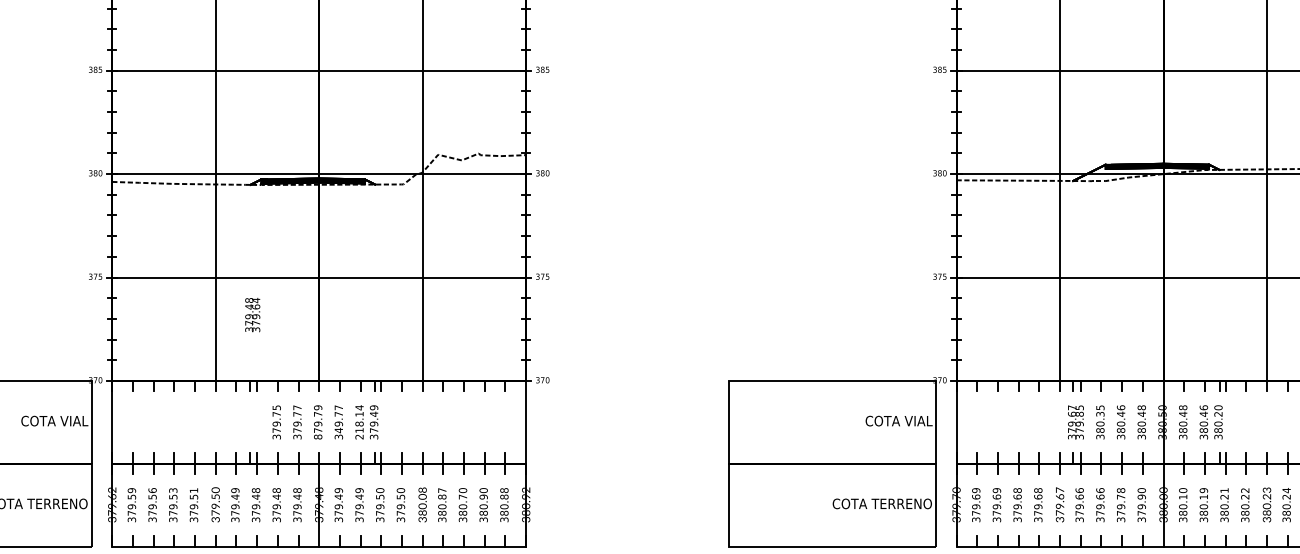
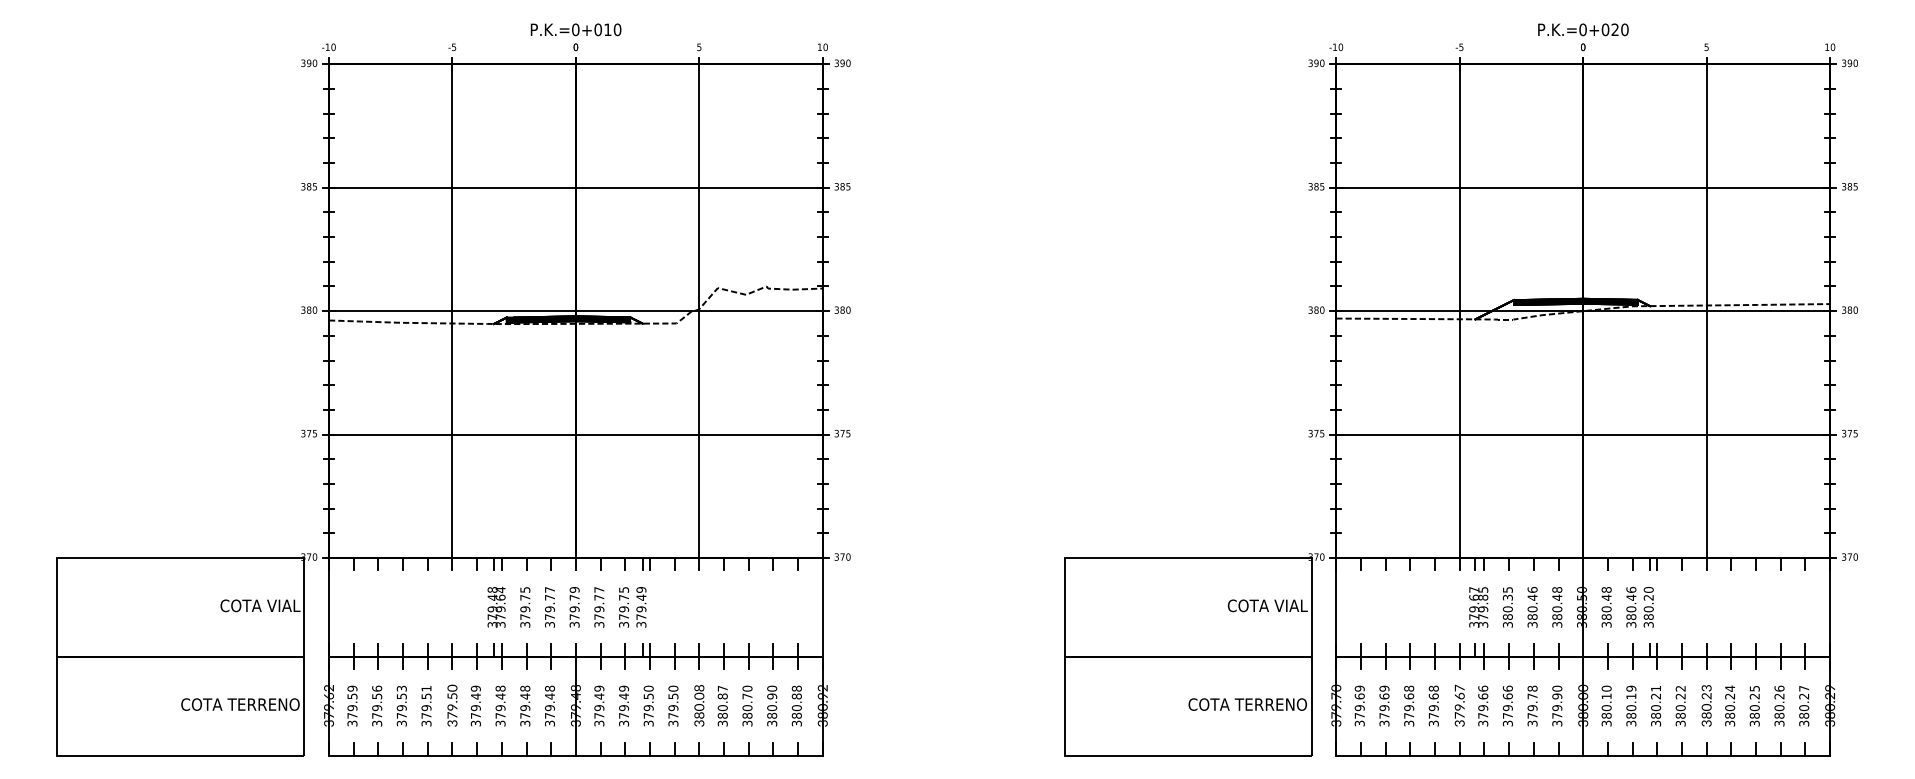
text: (252, 314) -> (496, 606), moved
text: (359, 421) -> (624, 606), 218.14 -> 379.75
text: (338, 430) -> (599, 616), 349.77 -> 379.77
text: (318, 436) -> (574, 624), 879.79 -> 379.79

